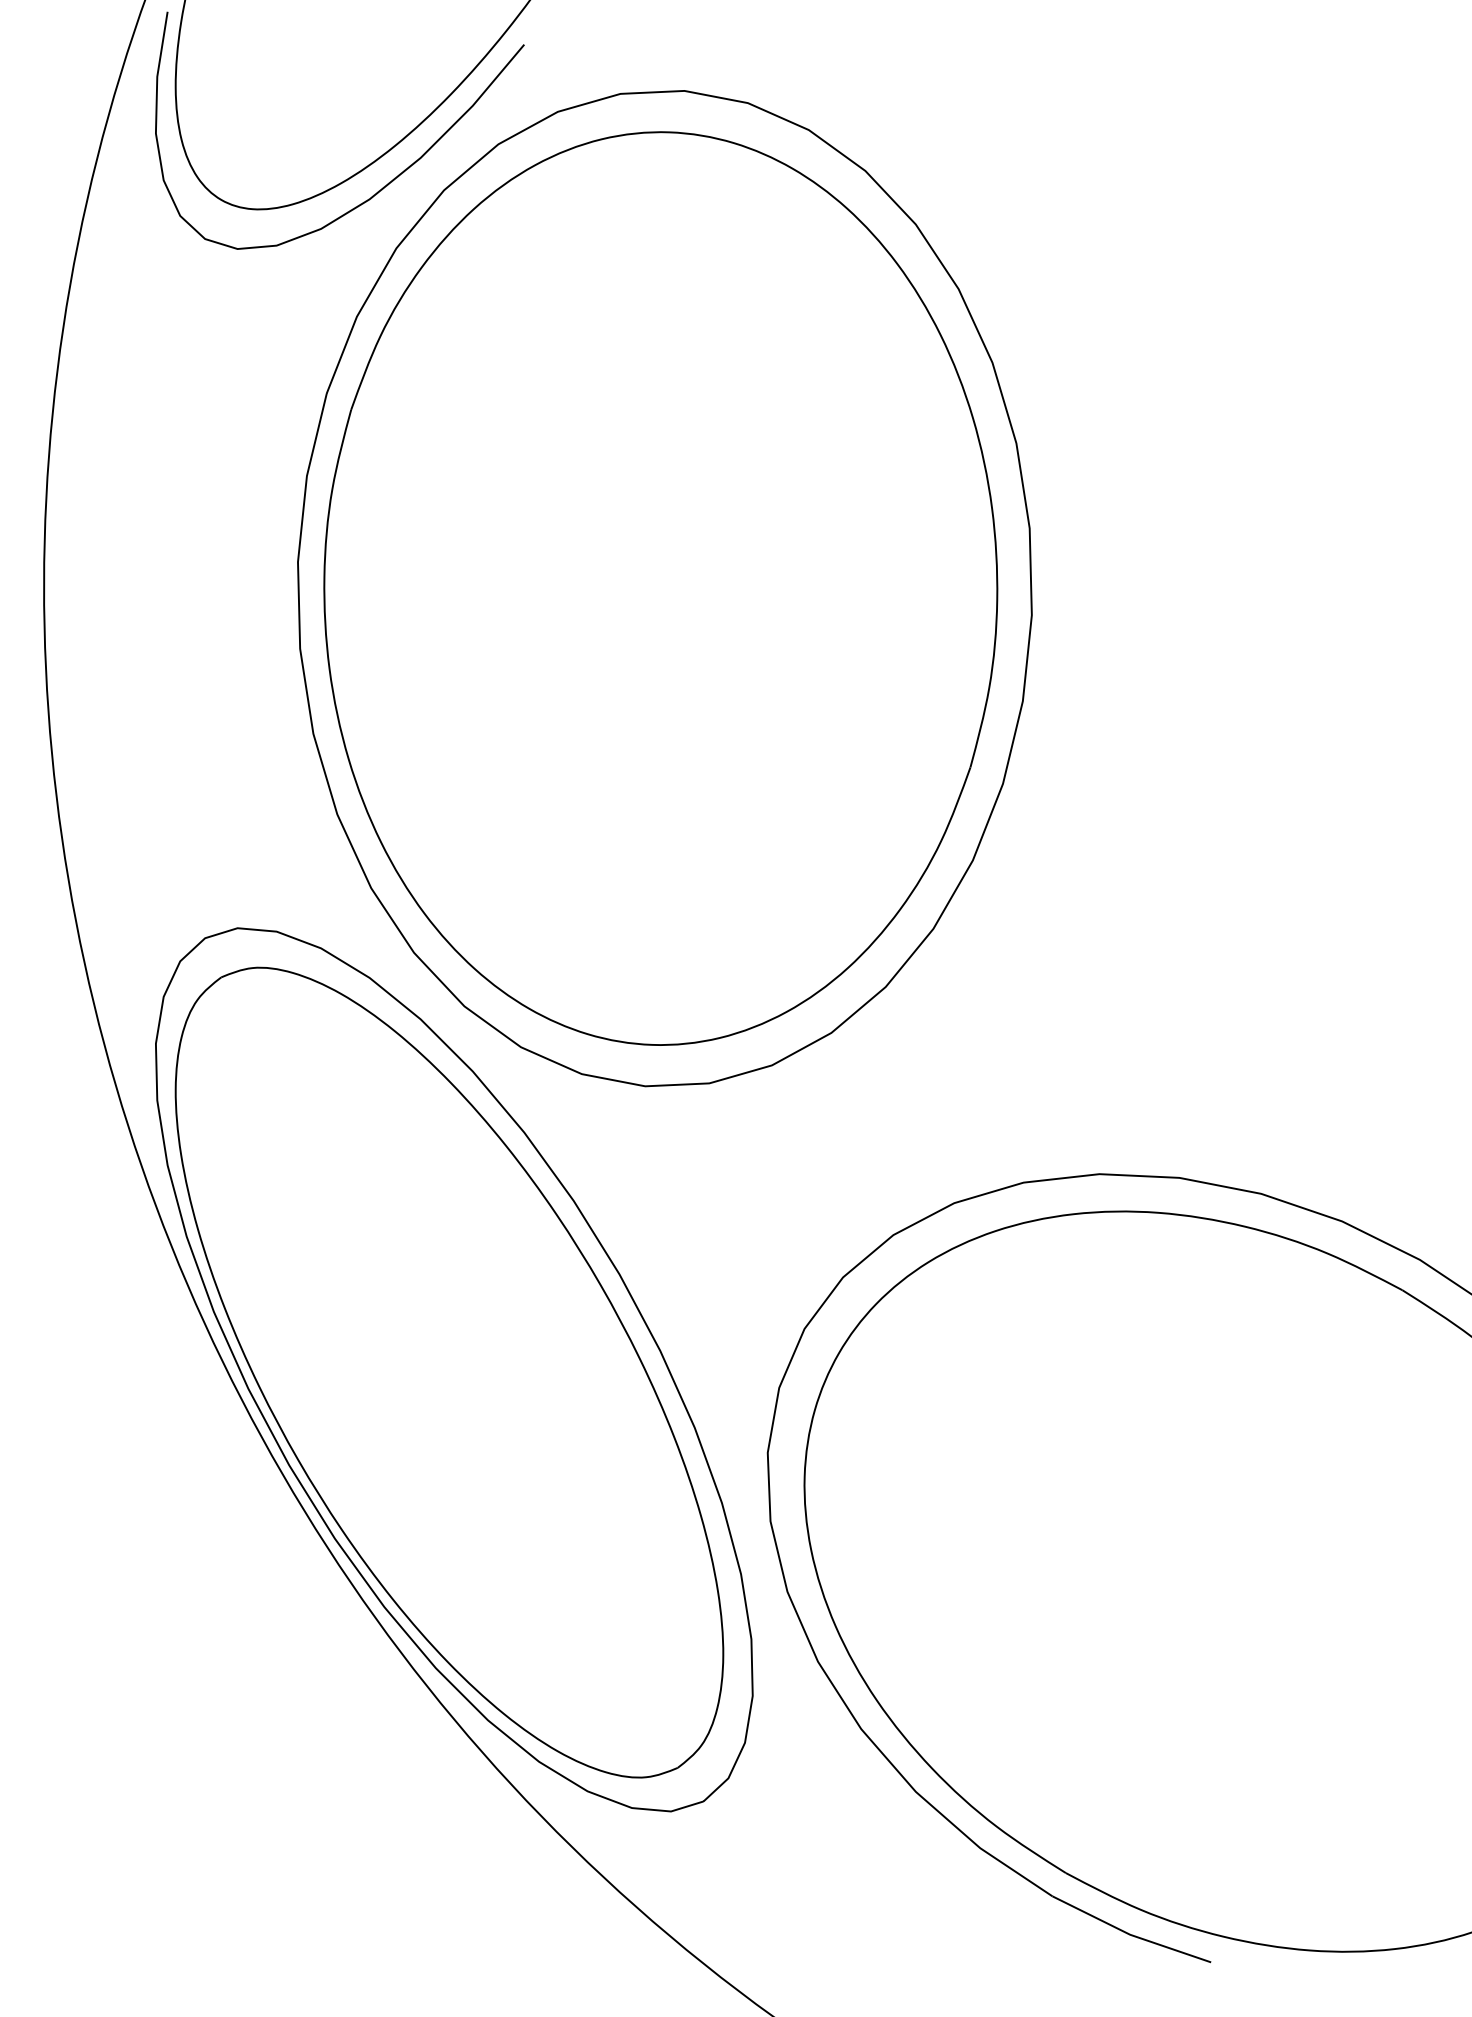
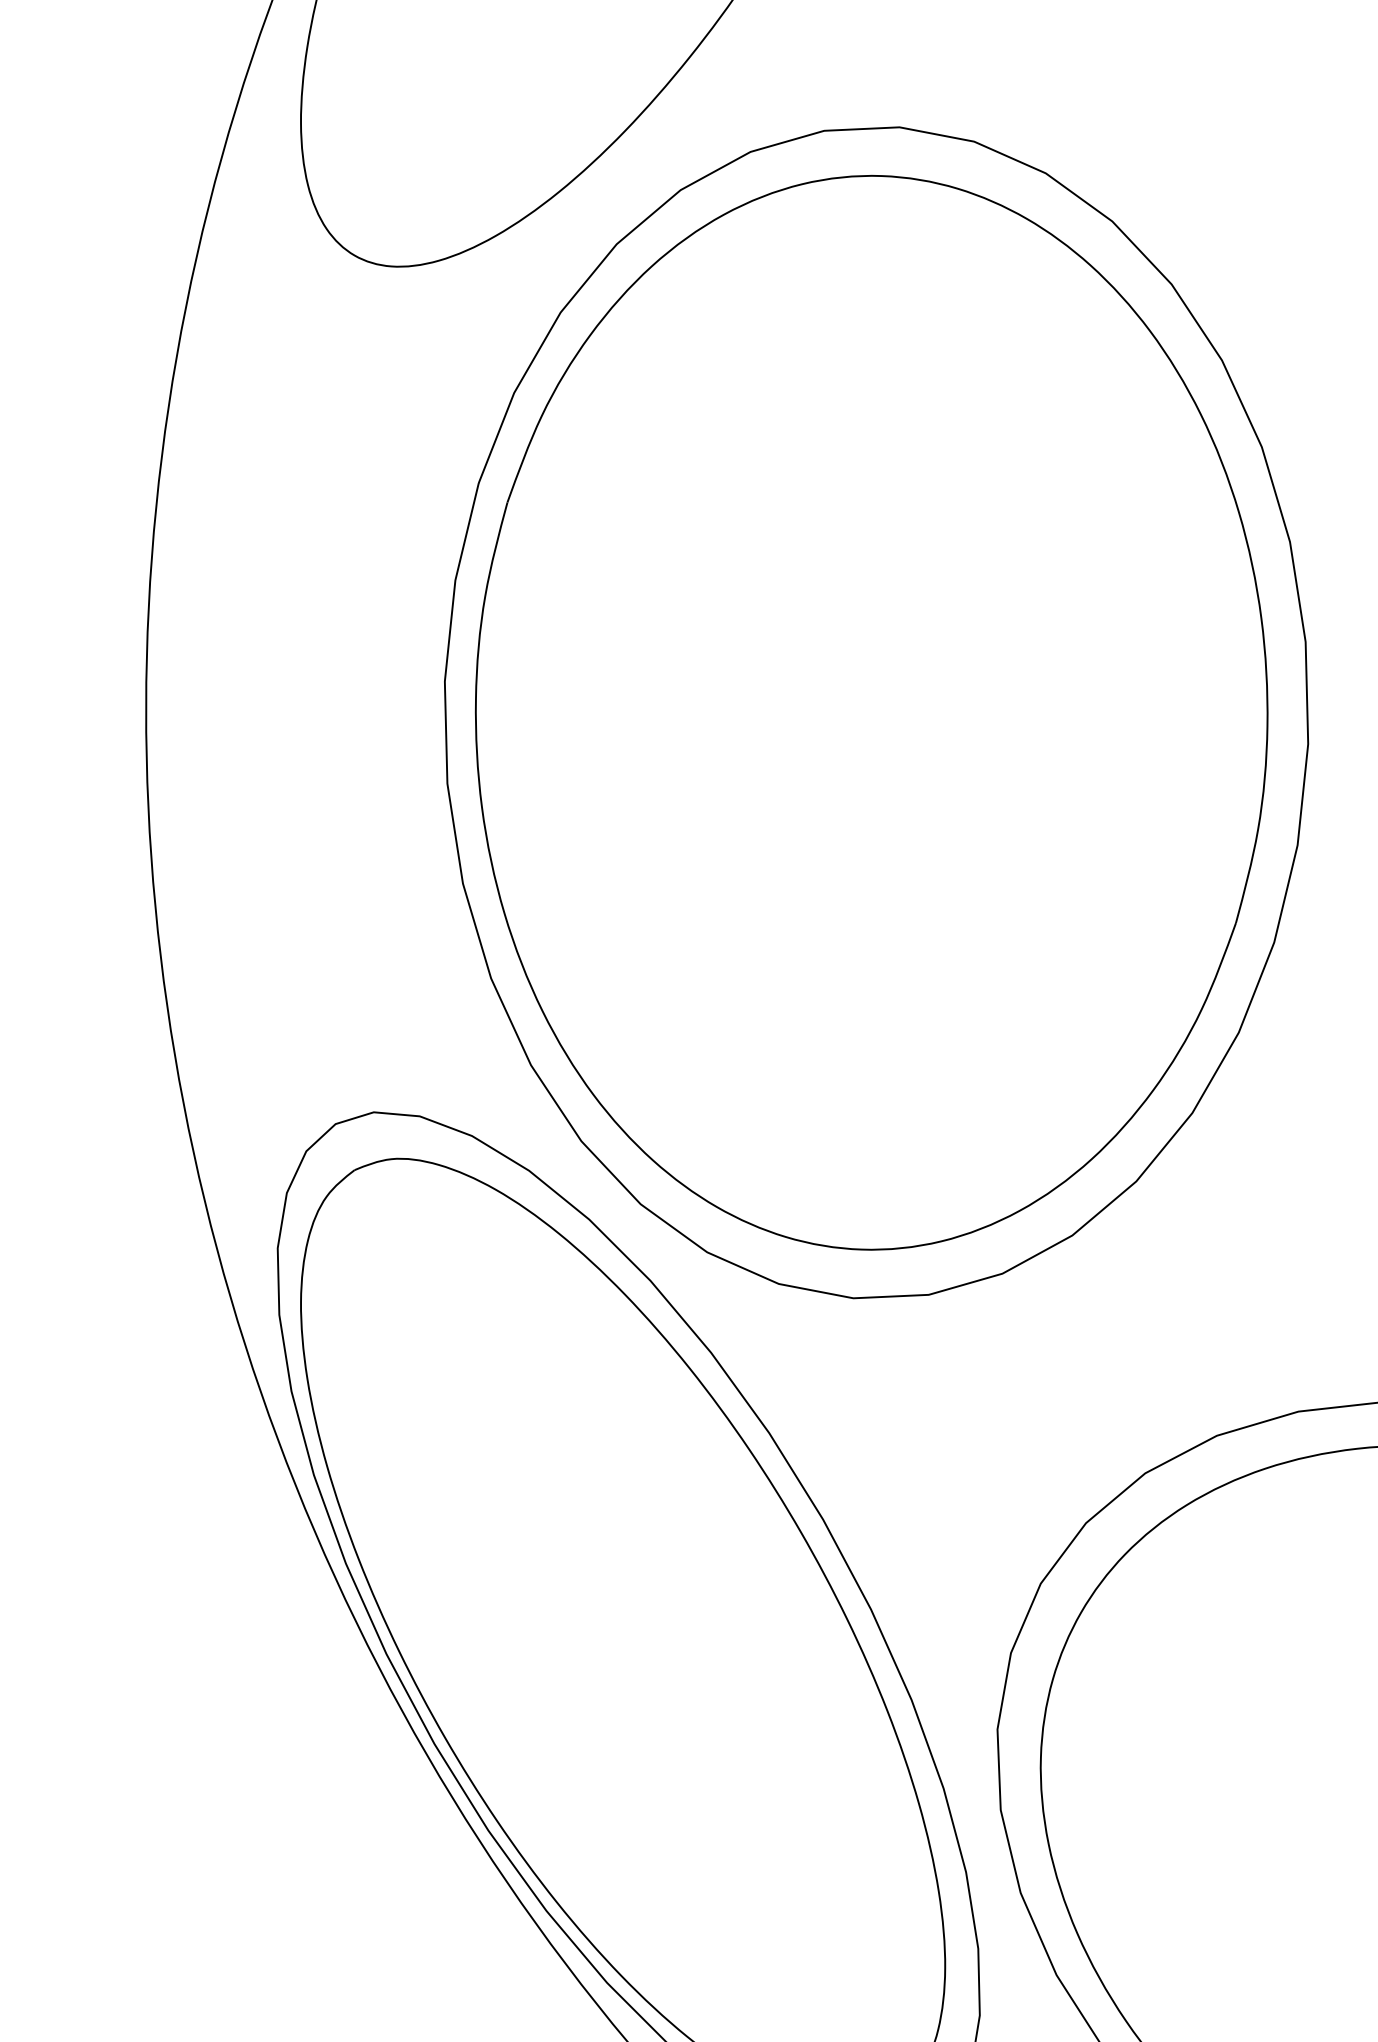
curve: (383, 186) -> (545, 239), removed

